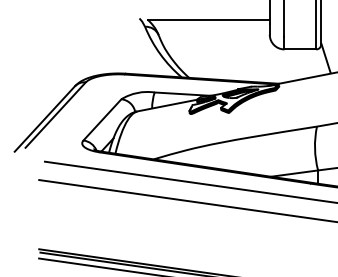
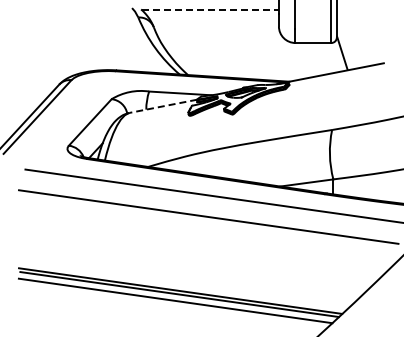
line: (209, 19) -> (210, 9), solid -> dashed
line: (166, 105) -> (162, 106), solid -> dashed

